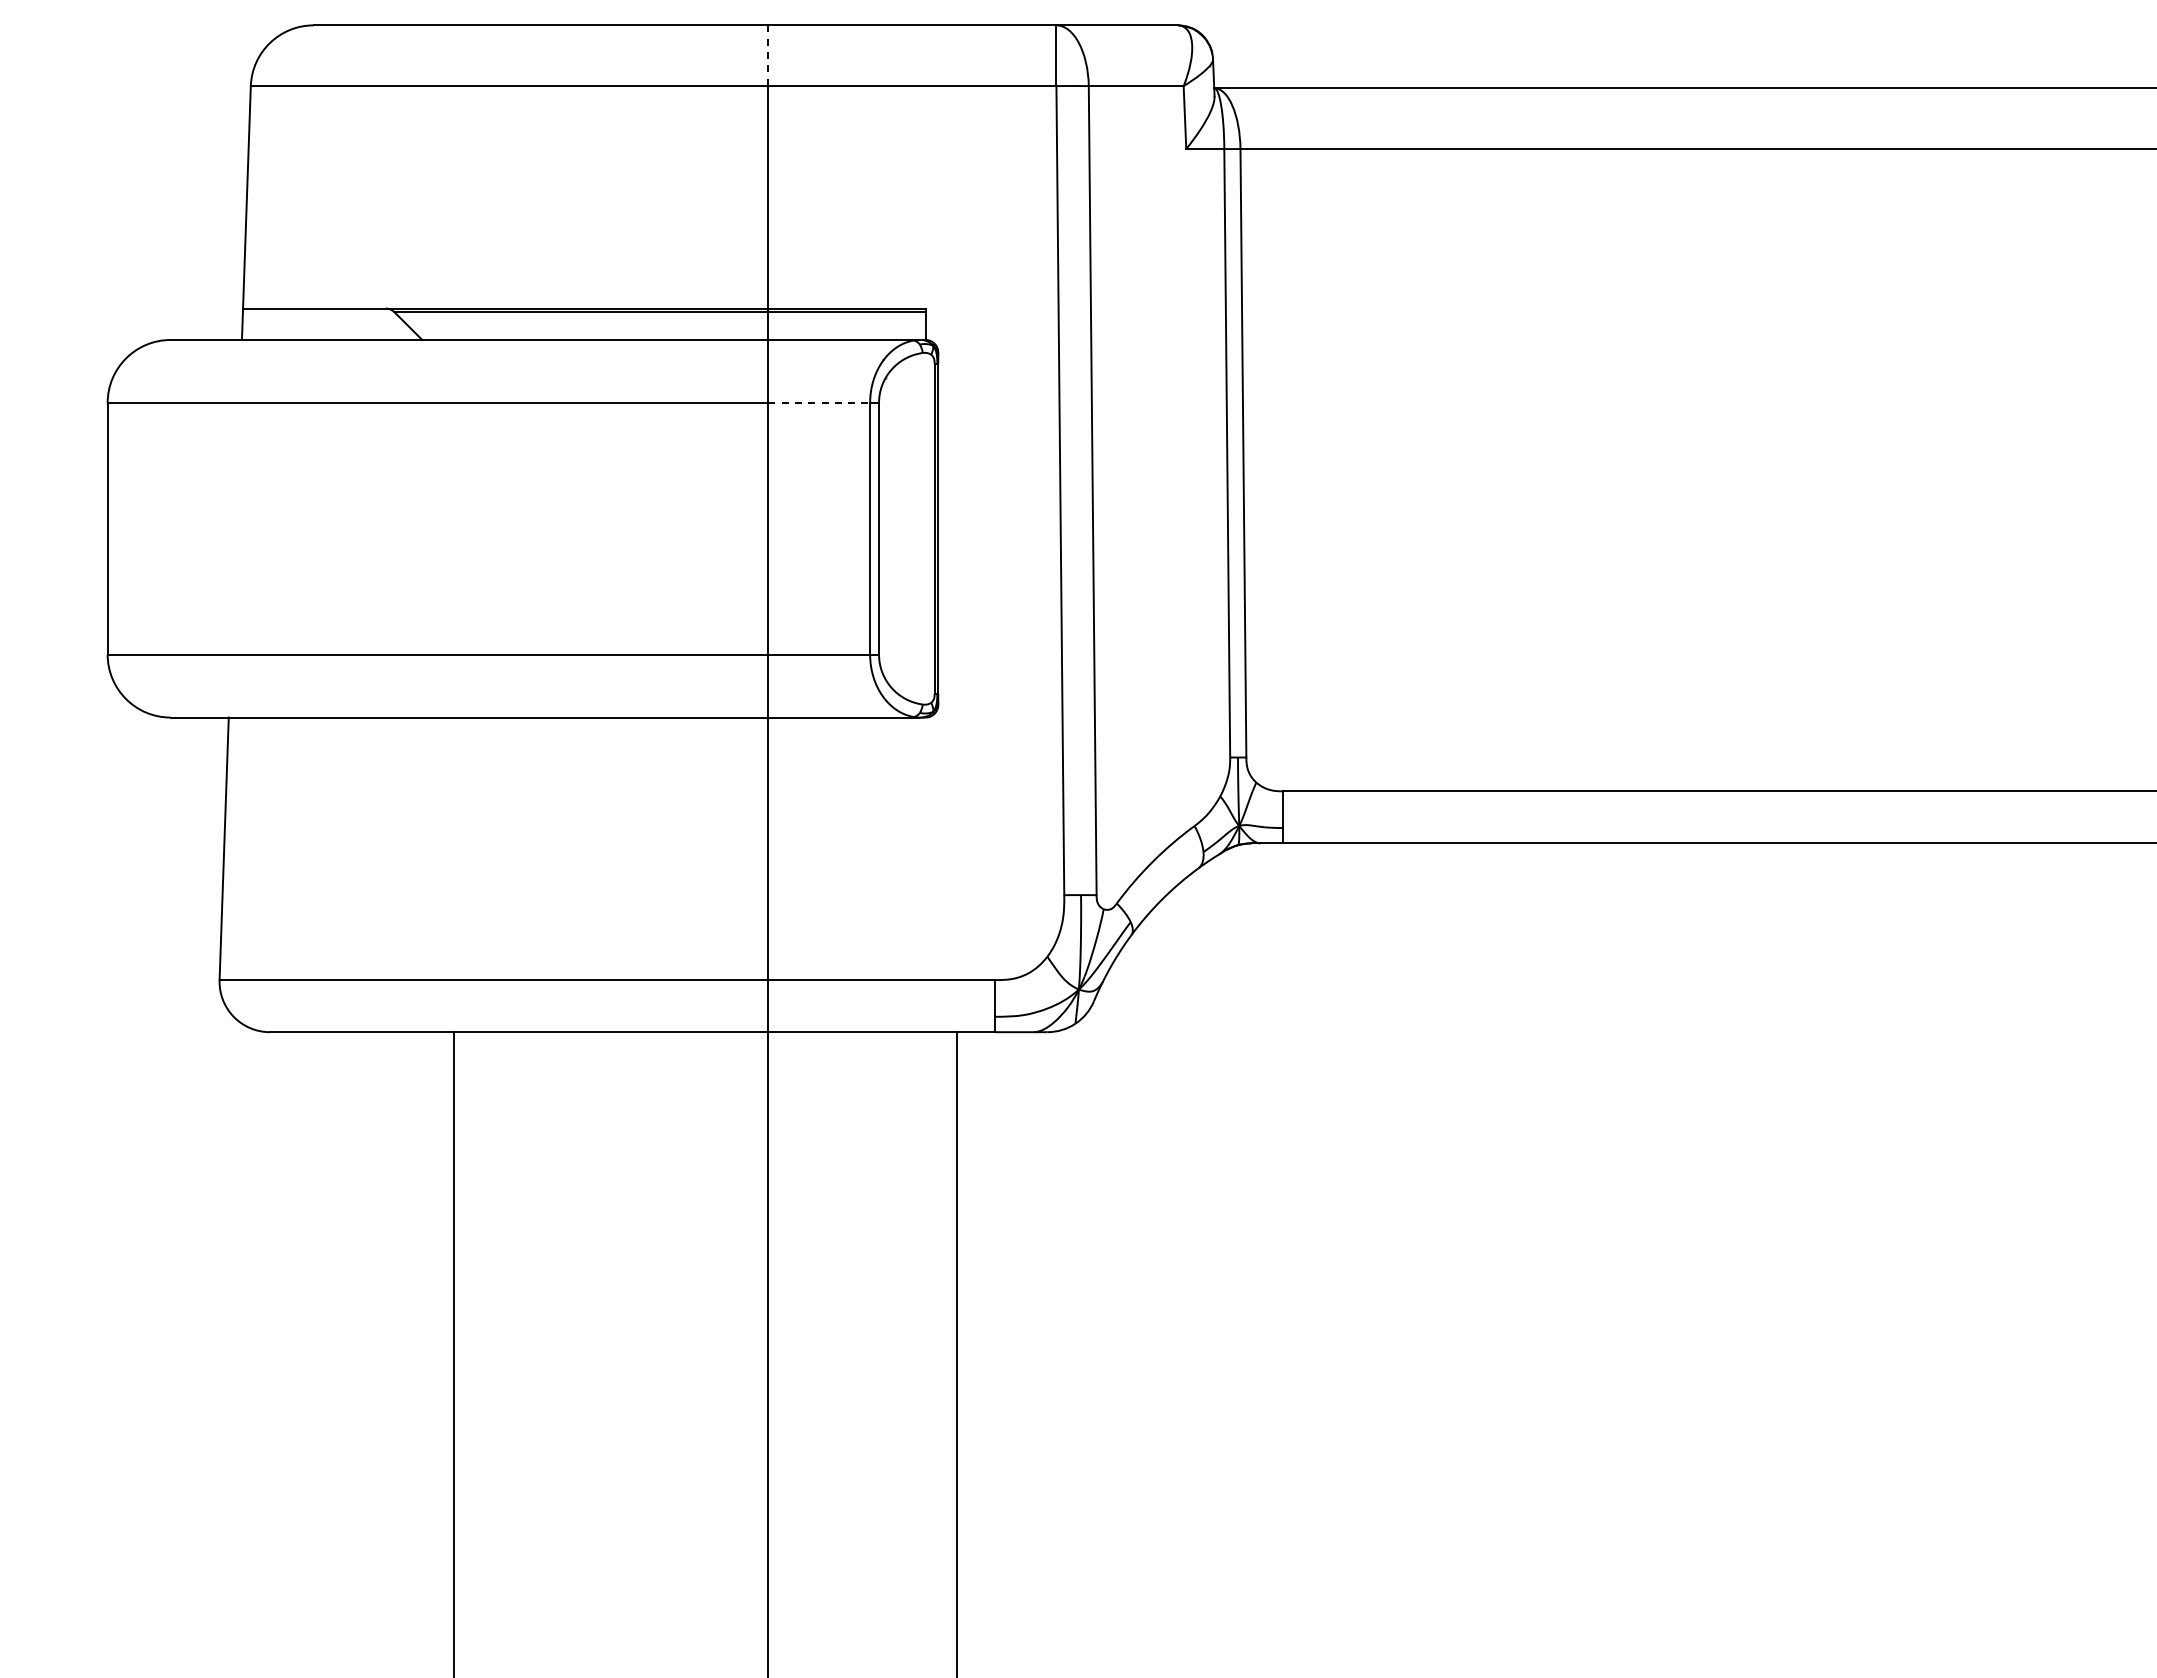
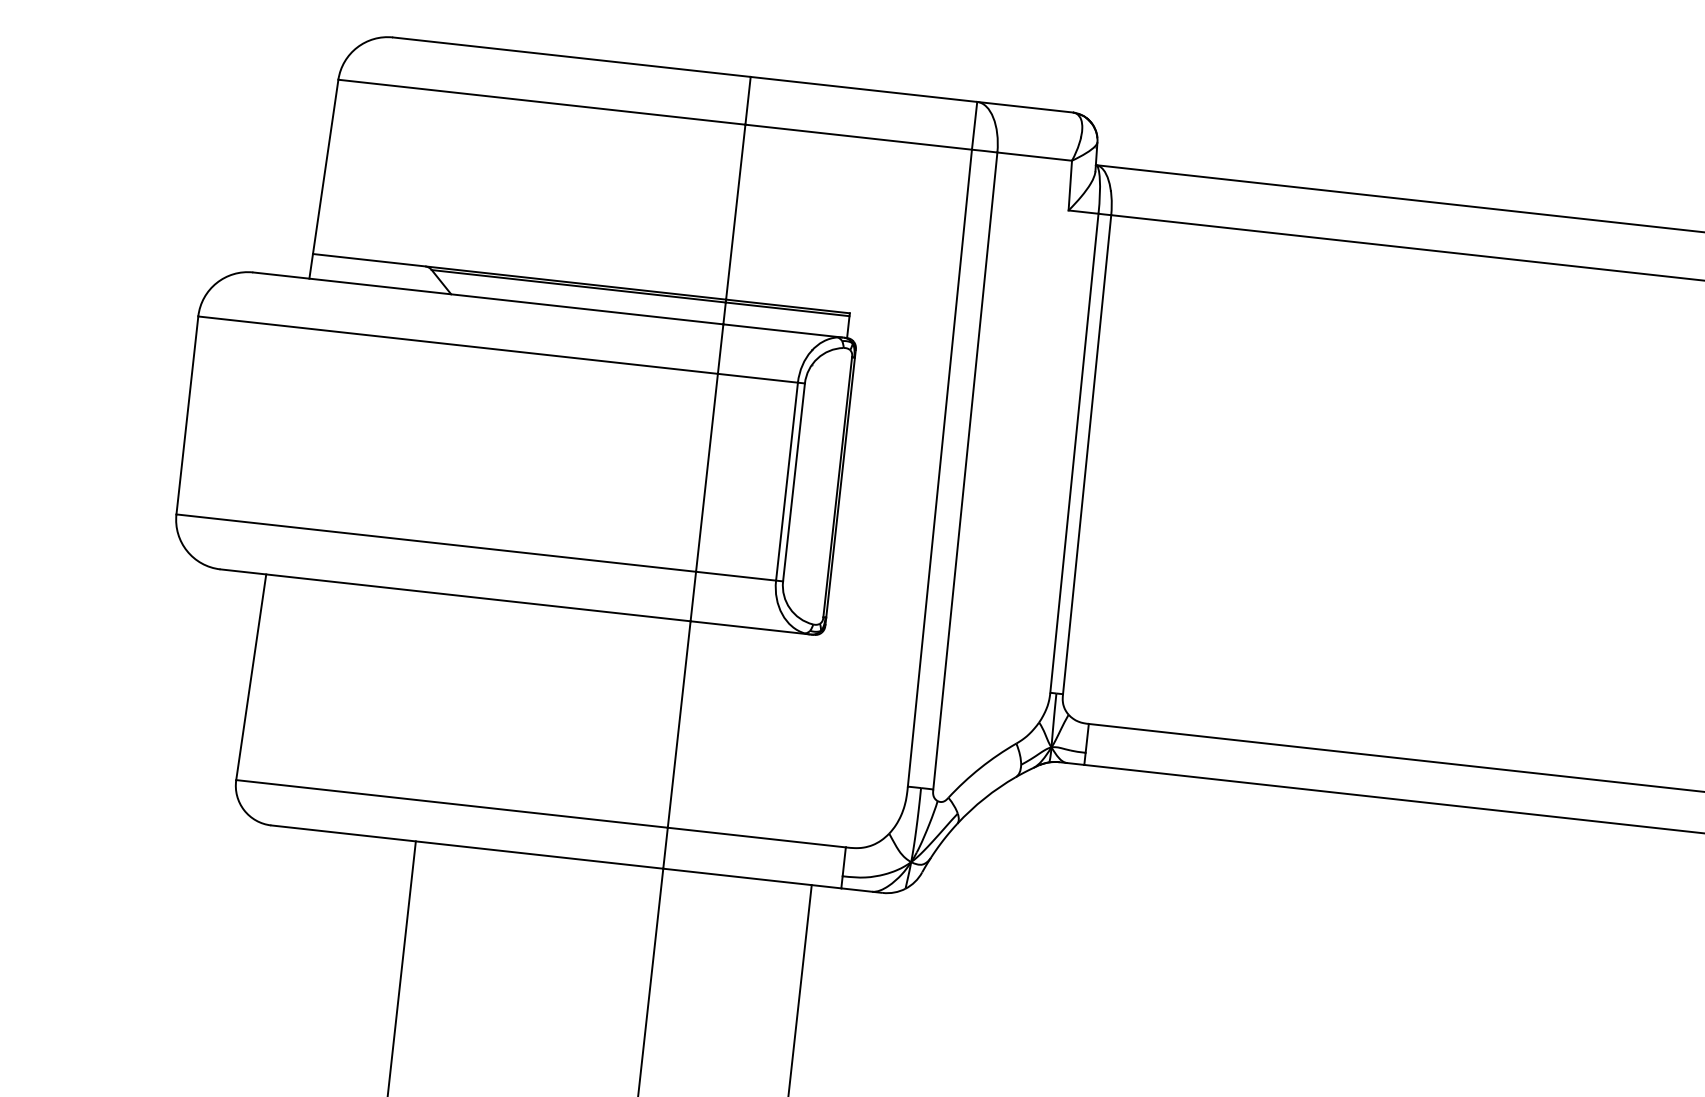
line: (768, 56) -> (748, 101), dashed -> solid
line: (819, 402) -> (758, 377), dashed -> solid

